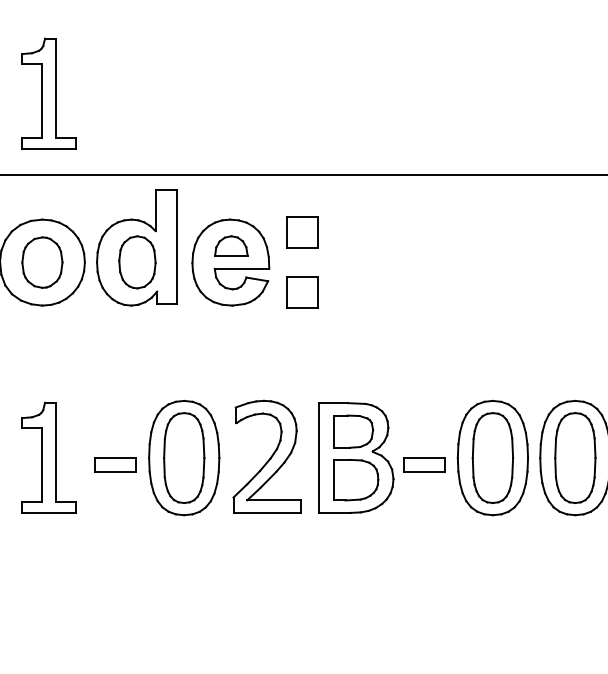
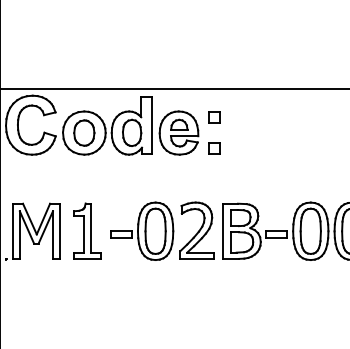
part: (48, 92) -> (87, 47), removed
part: (301, 231) -> (214, 117), size x0.71
part: (301, 293) -> (214, 148), size x0.71

